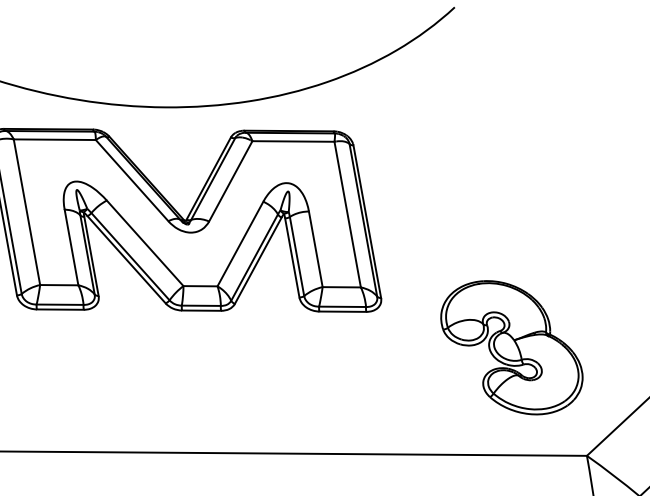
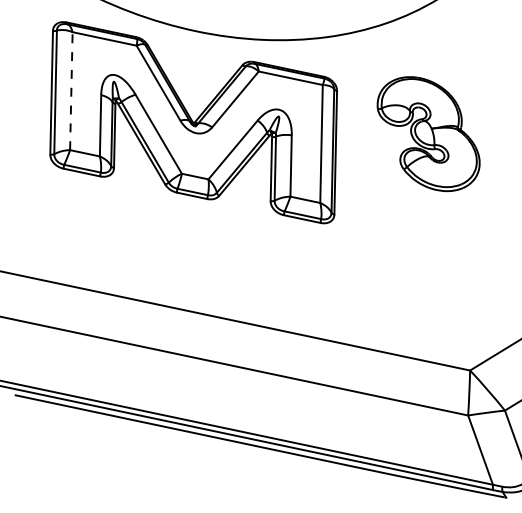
line: (27, 212) -> (71, 91), solid -> dashed
part: (511, 348) -> (428, 134), moved

